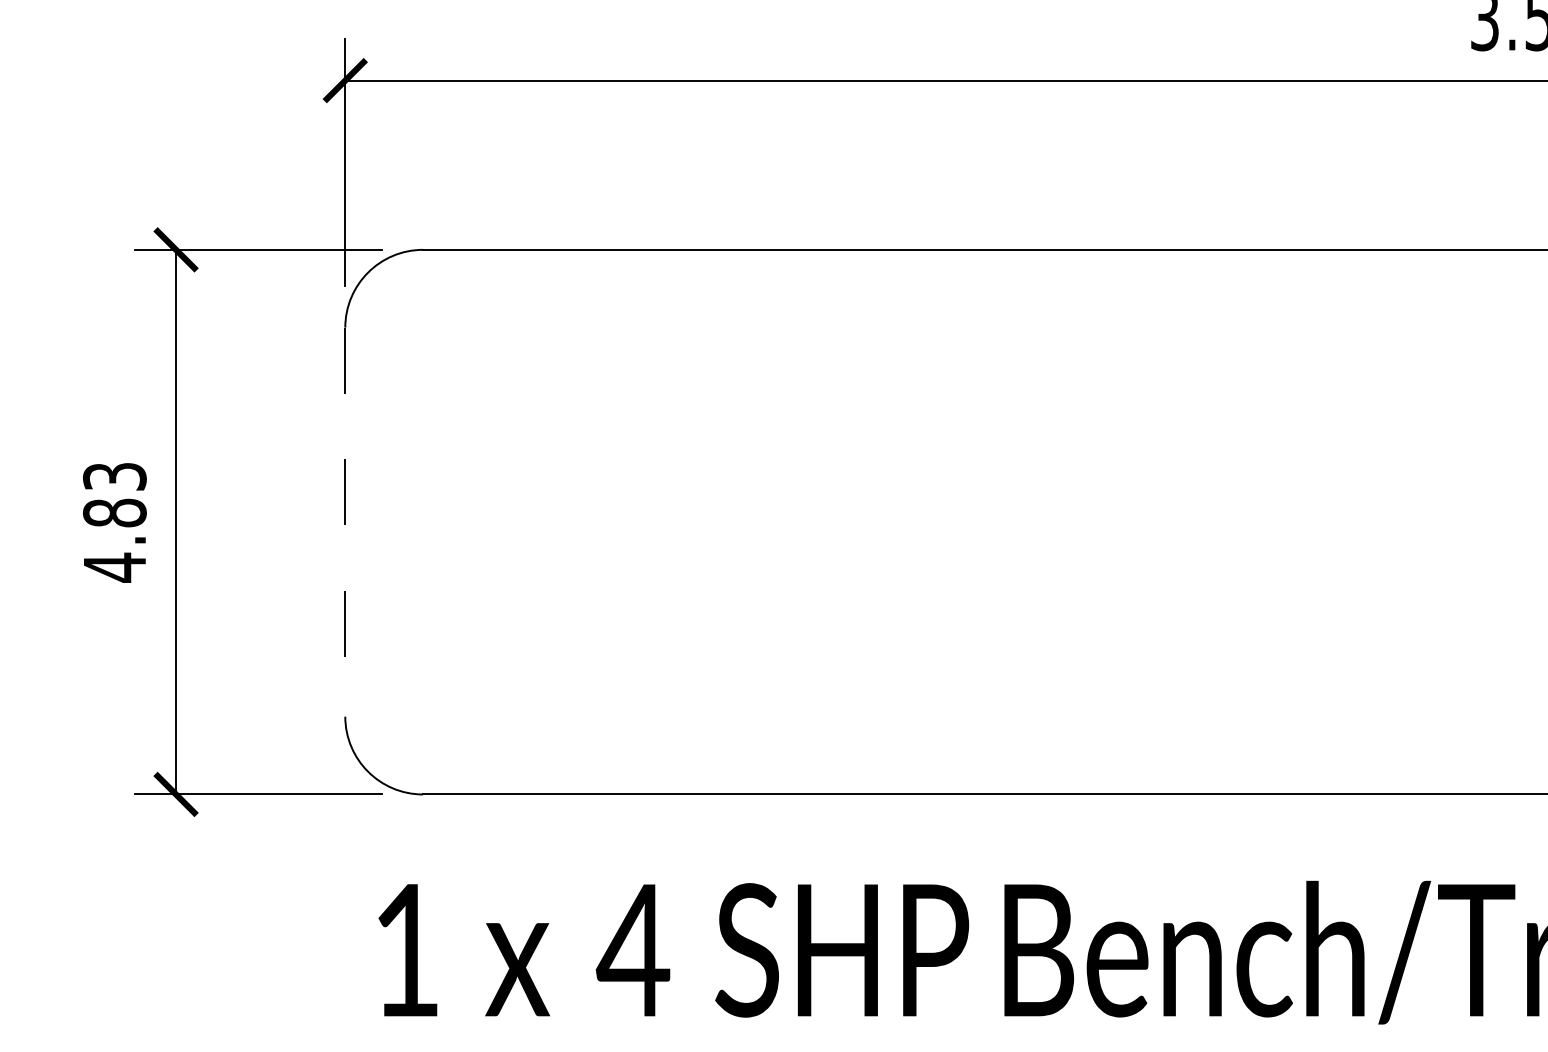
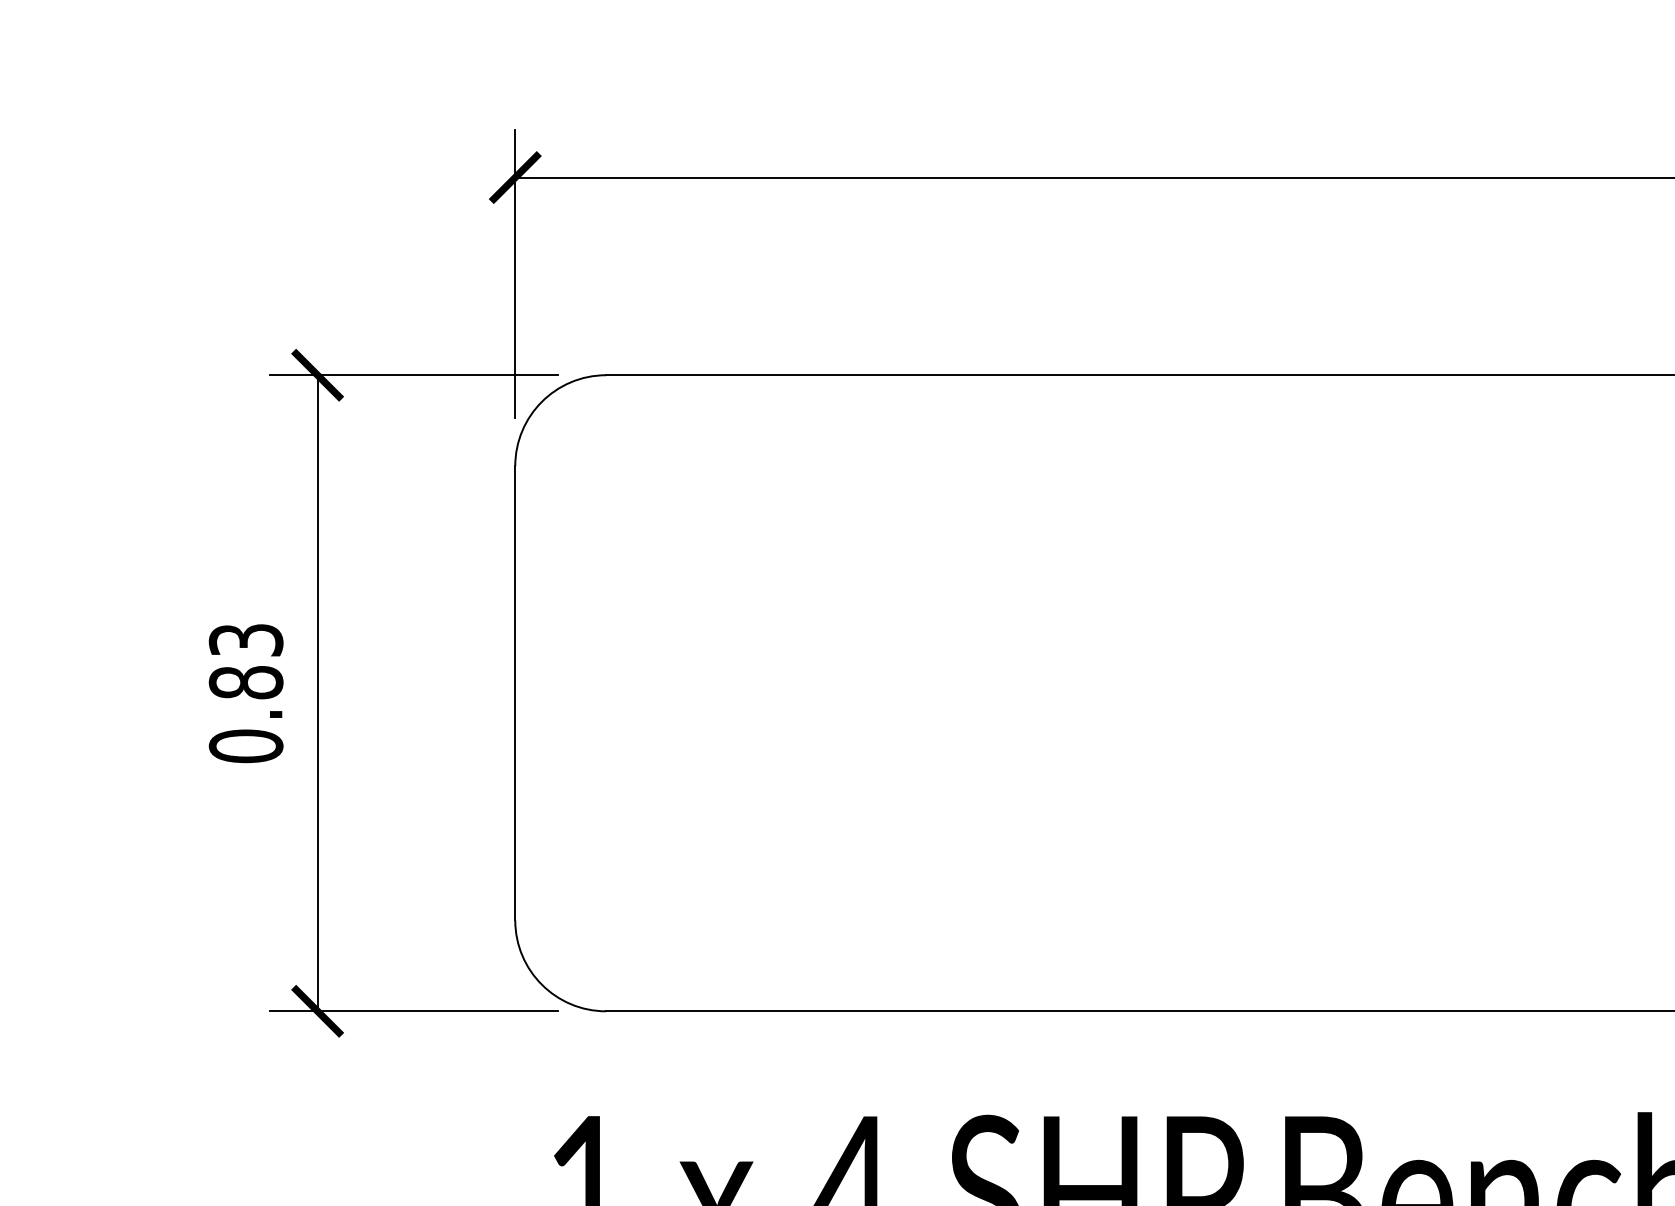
line: (345, 522) -> (515, 693), dashed -> solid
text: (114, 567) -> (245, 746), 4.83 -> 0.83

